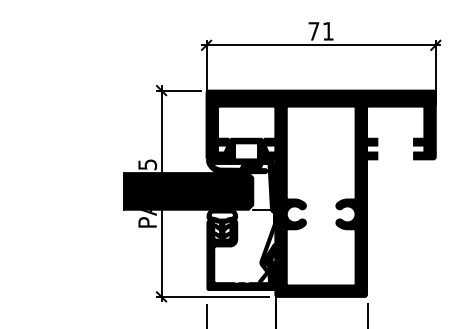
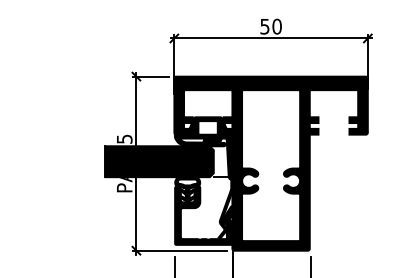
text: (320, 31) -> (270, 26), 71 -> 50

